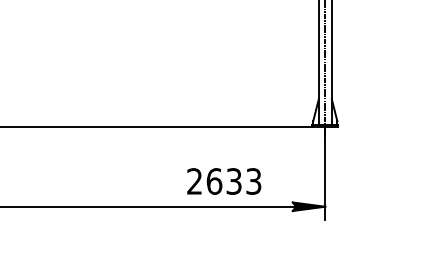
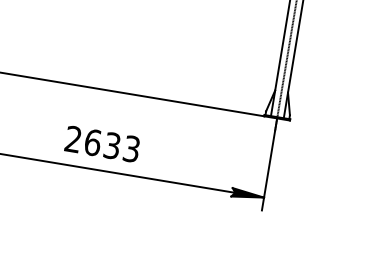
text: (224, 181) -> (102, 144), moved

